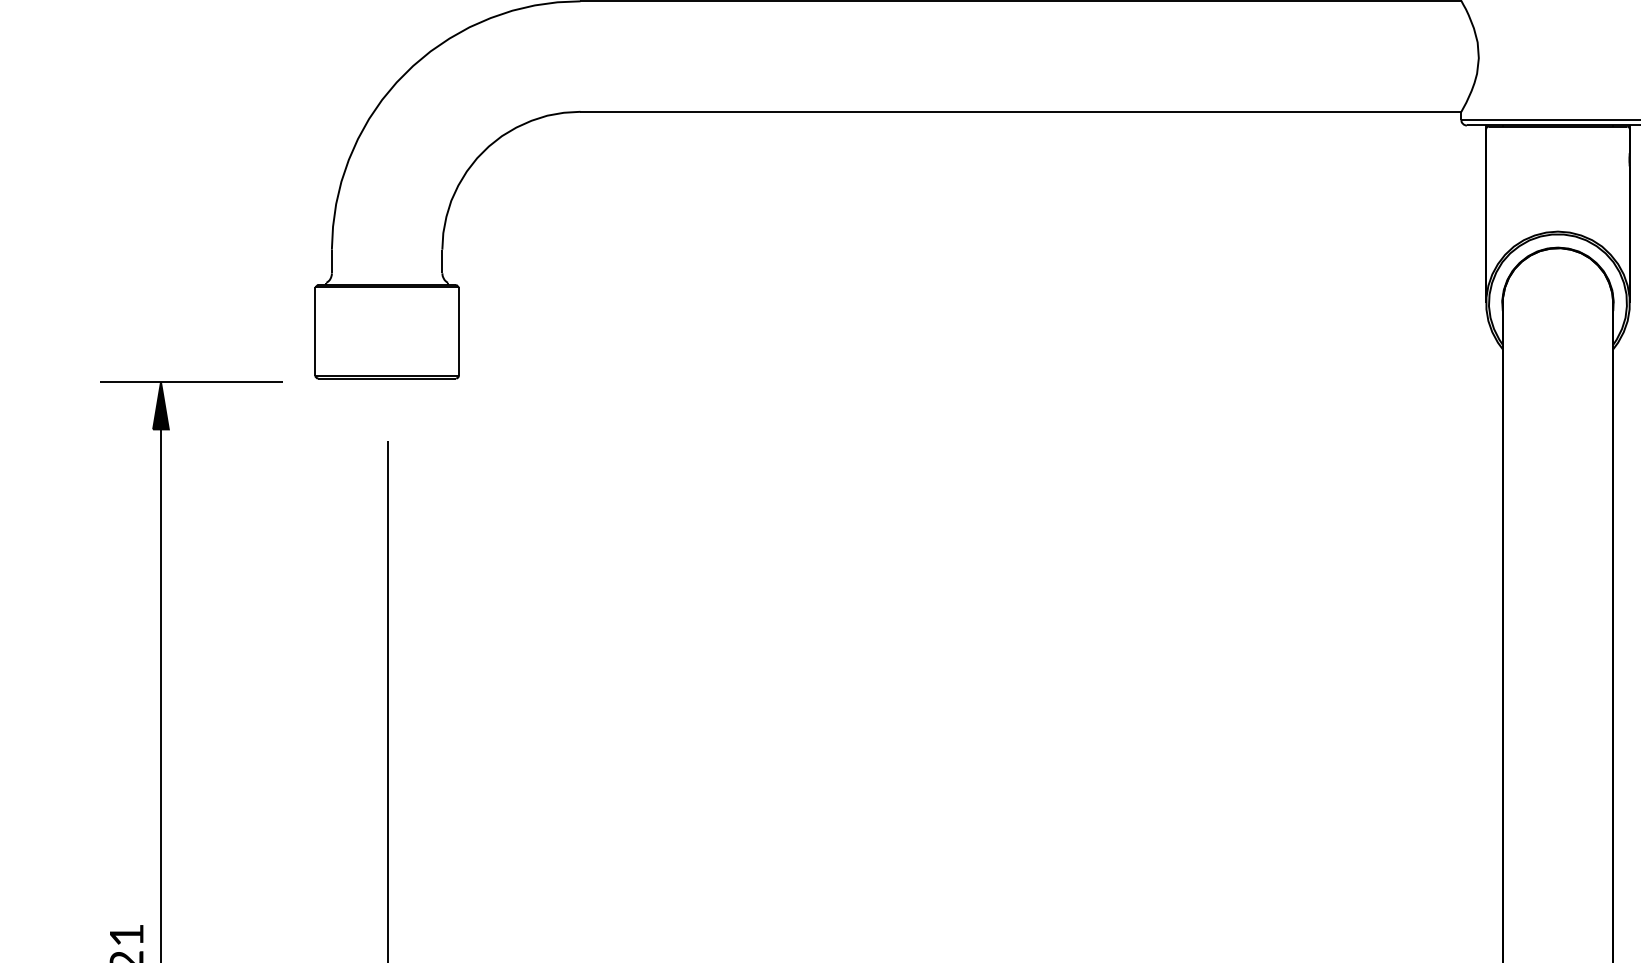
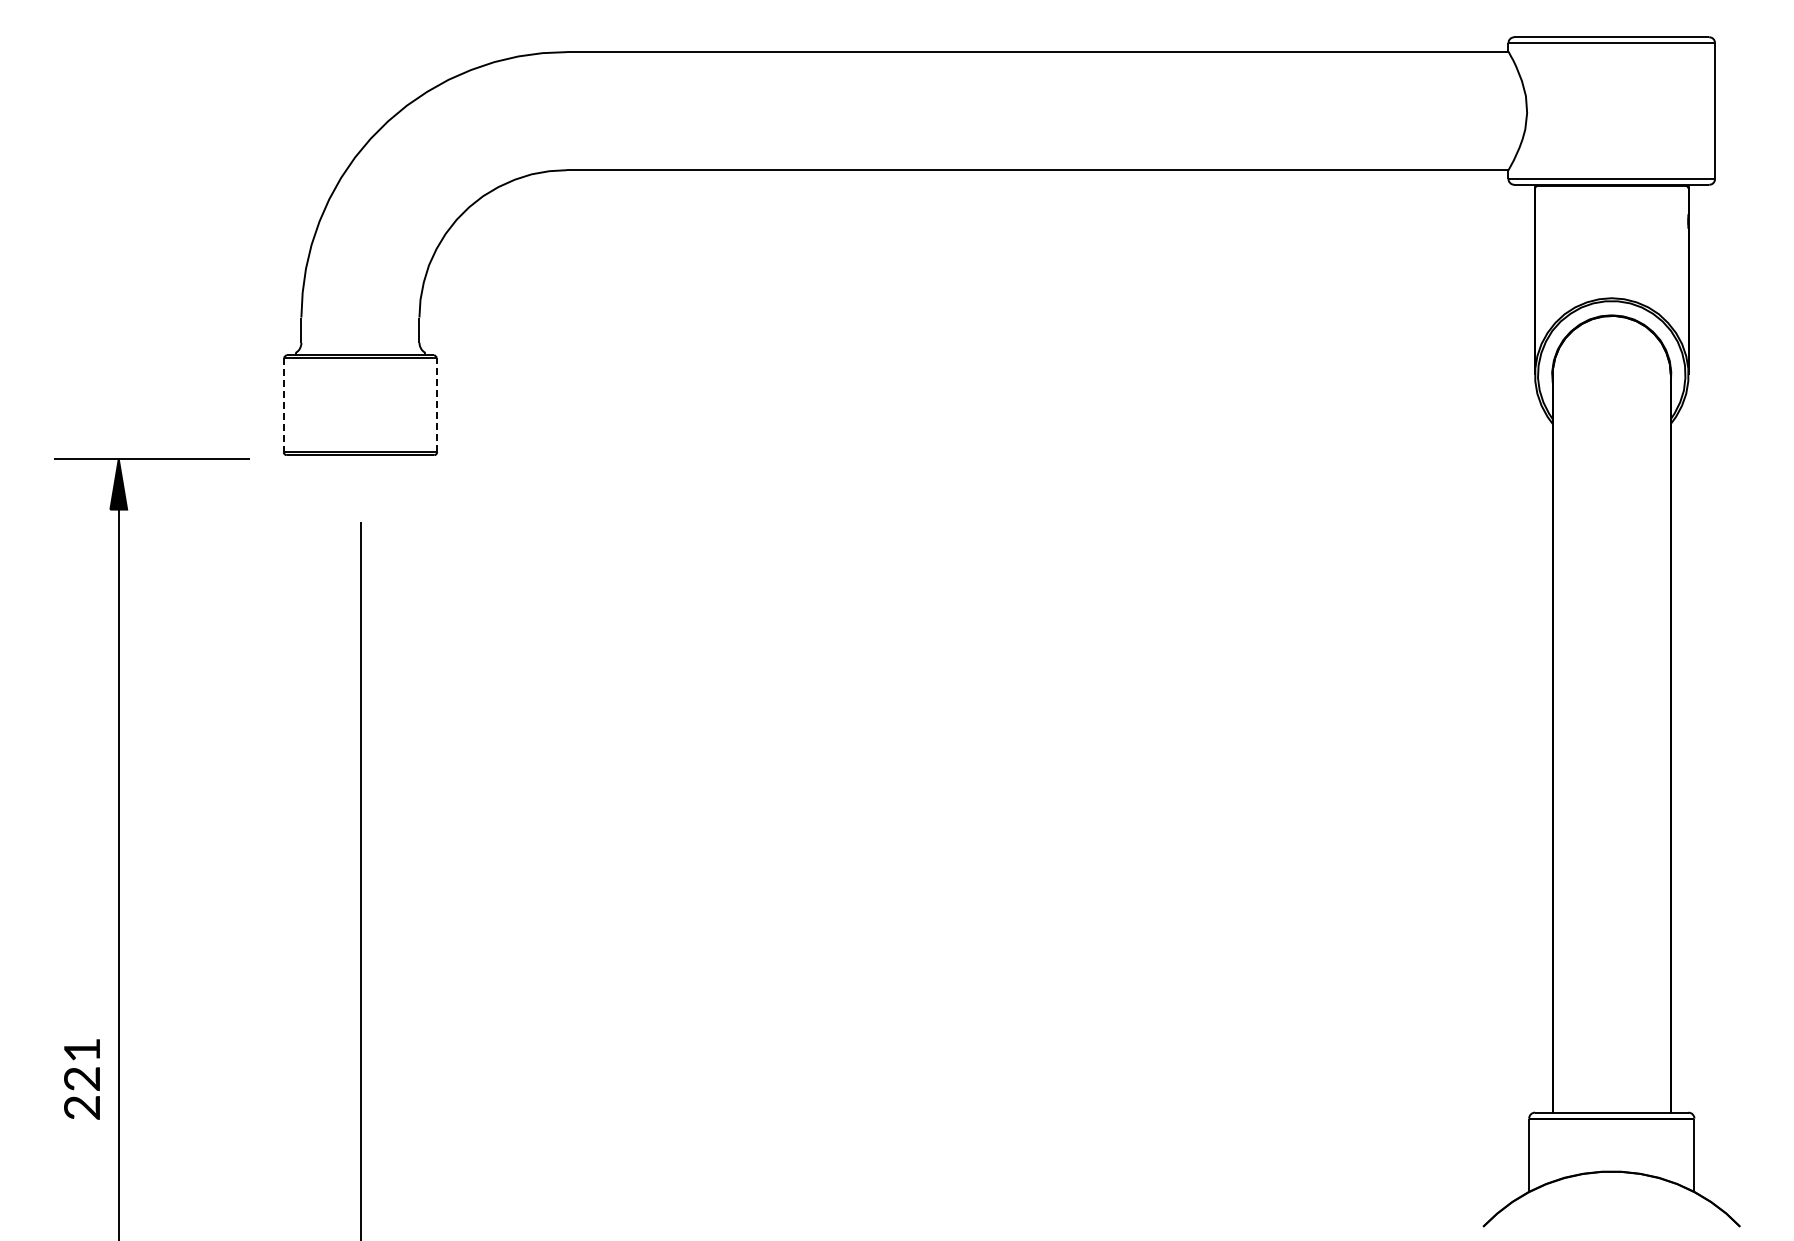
line: (459, 331) -> (437, 404), solid -> dashed
line: (315, 332) -> (283, 405), solid -> dashed

